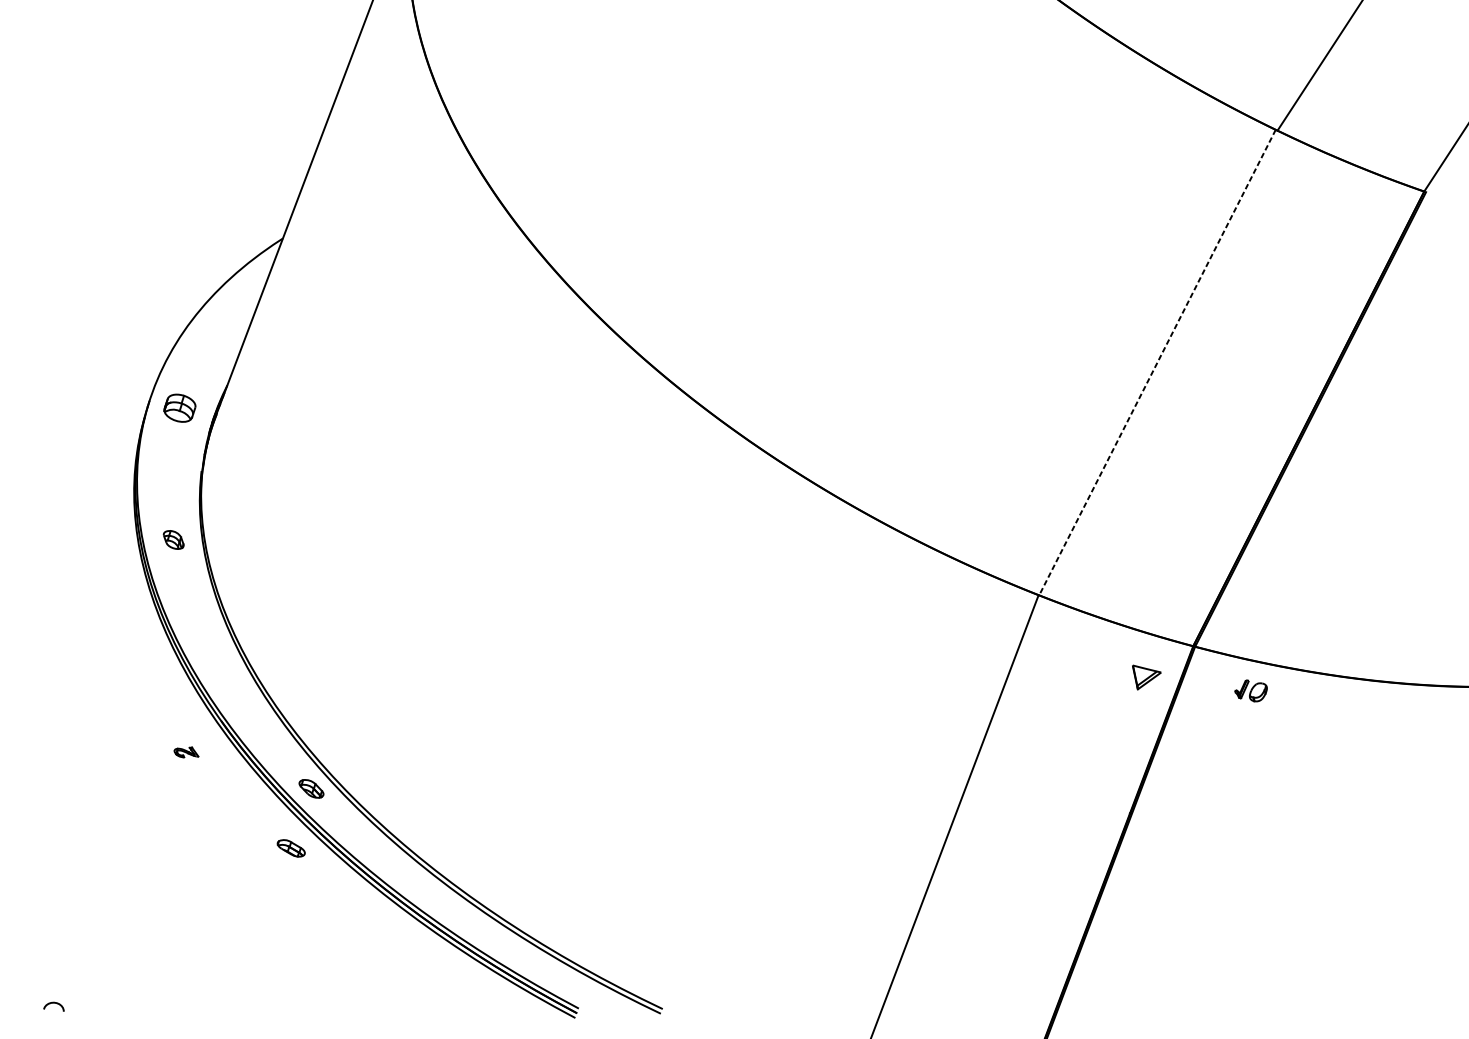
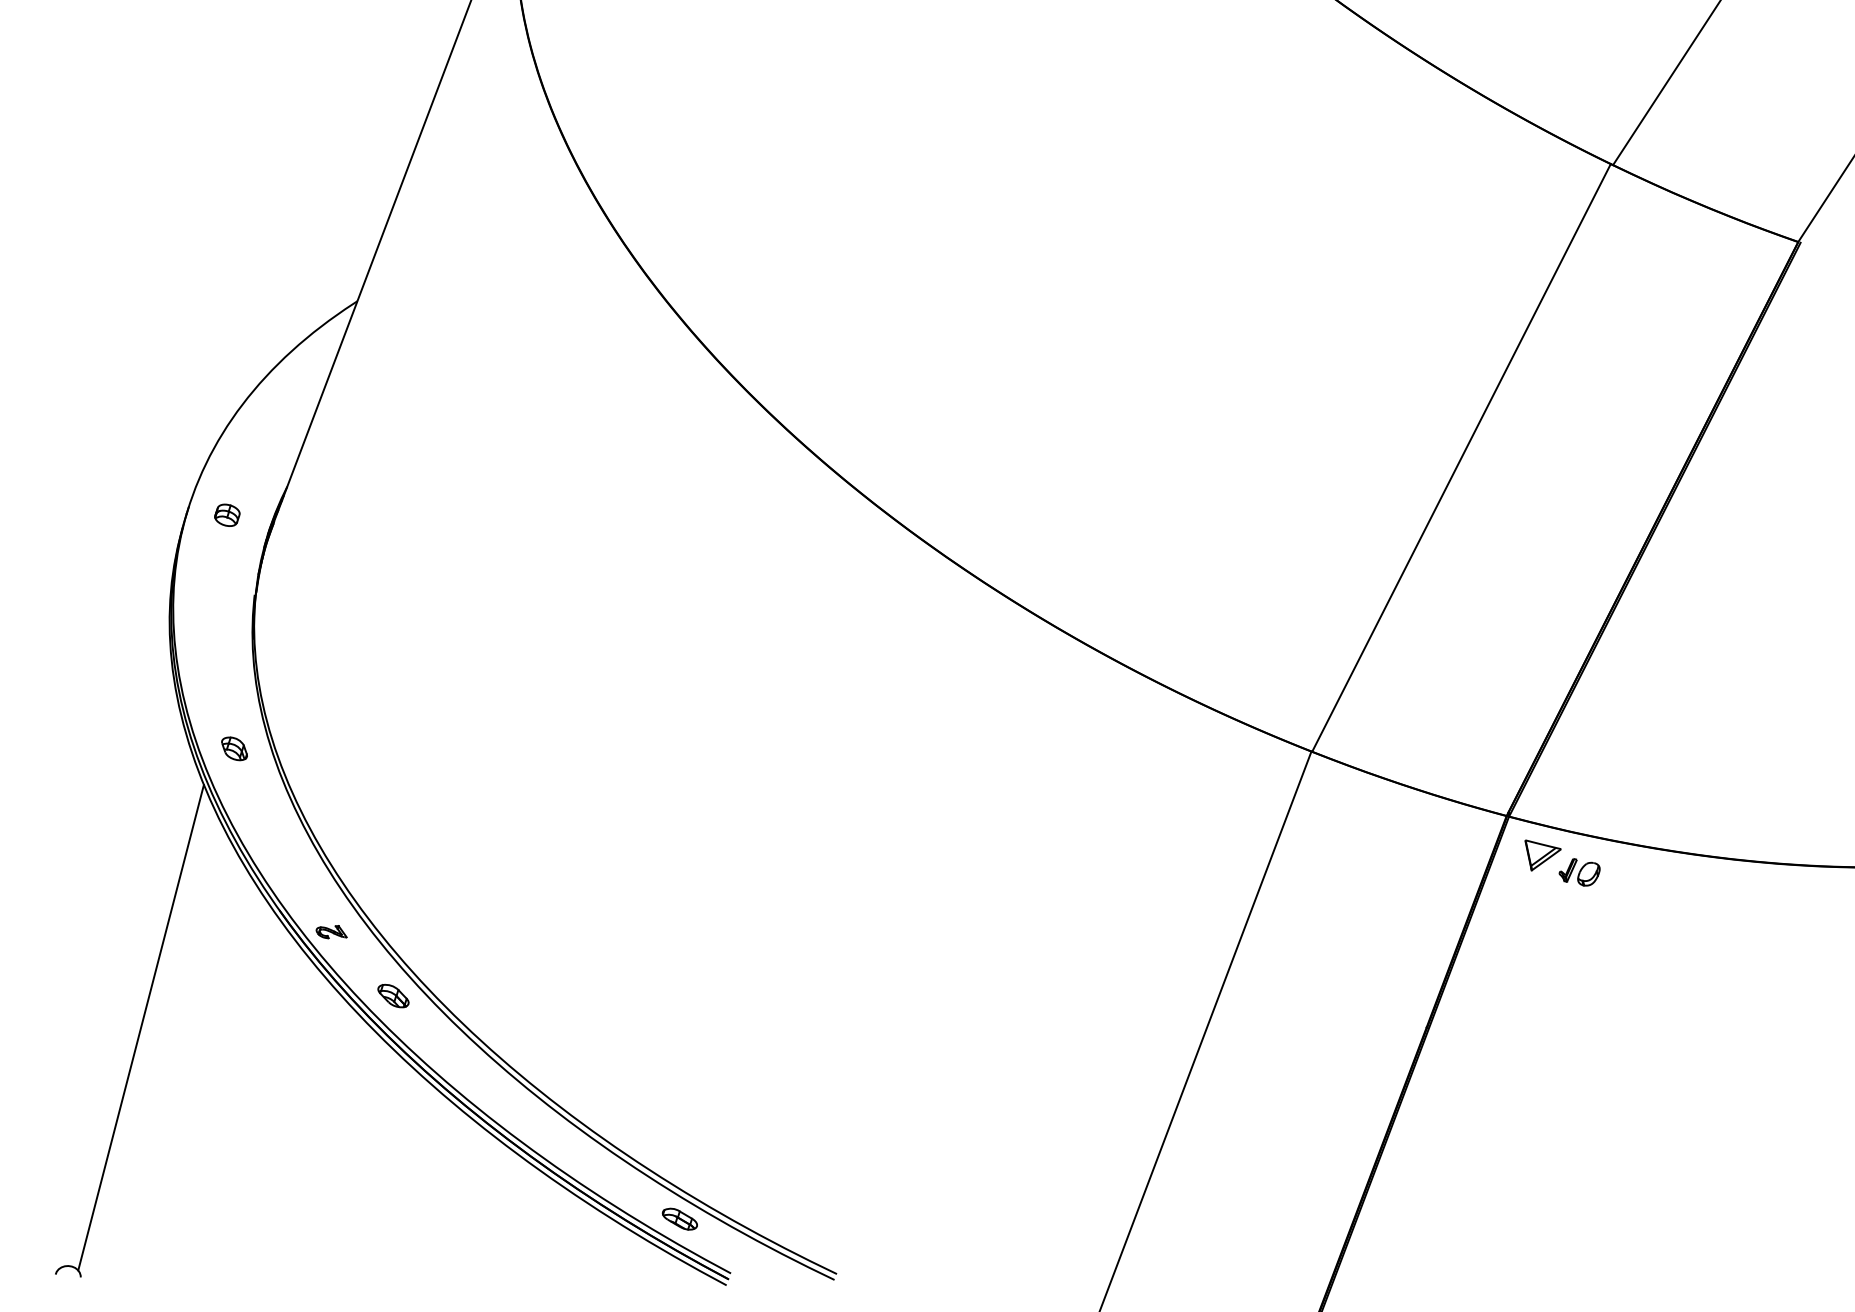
line: (1157, 362) -> (1461, 457), dashed -> solid
part: (180, 407) -> (227, 514), size x0.62
part: (173, 539) -> (234, 748), moved
part: (1146, 677) -> (1542, 855), moved
part: (186, 752) -> (331, 932), moved
line: (111, 813) -> (140, 1027), added
part: (290, 847) -> (679, 1218), moved

